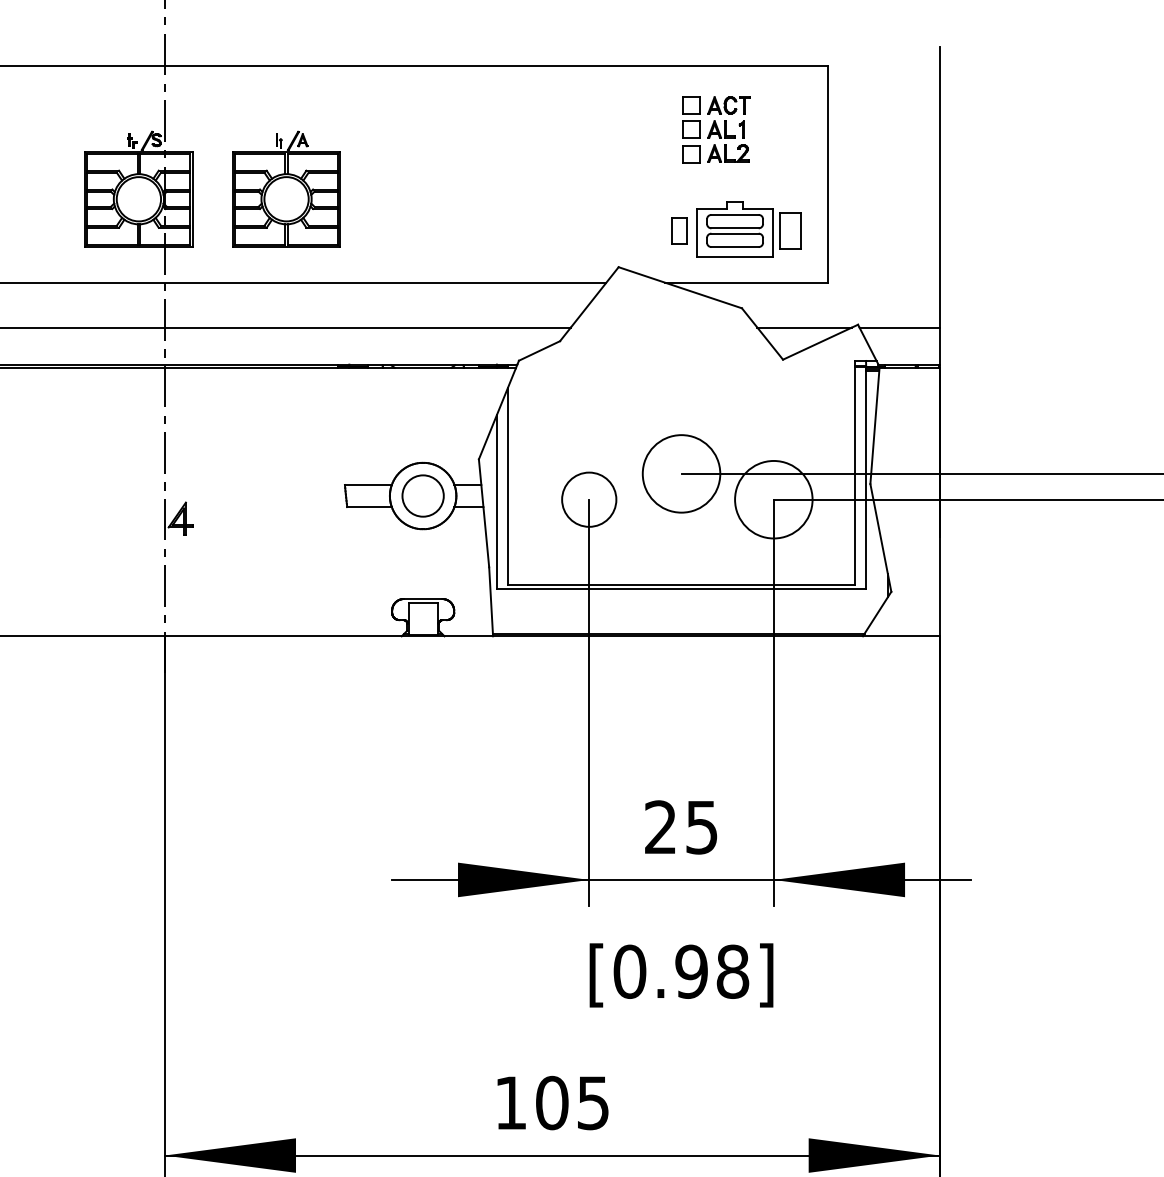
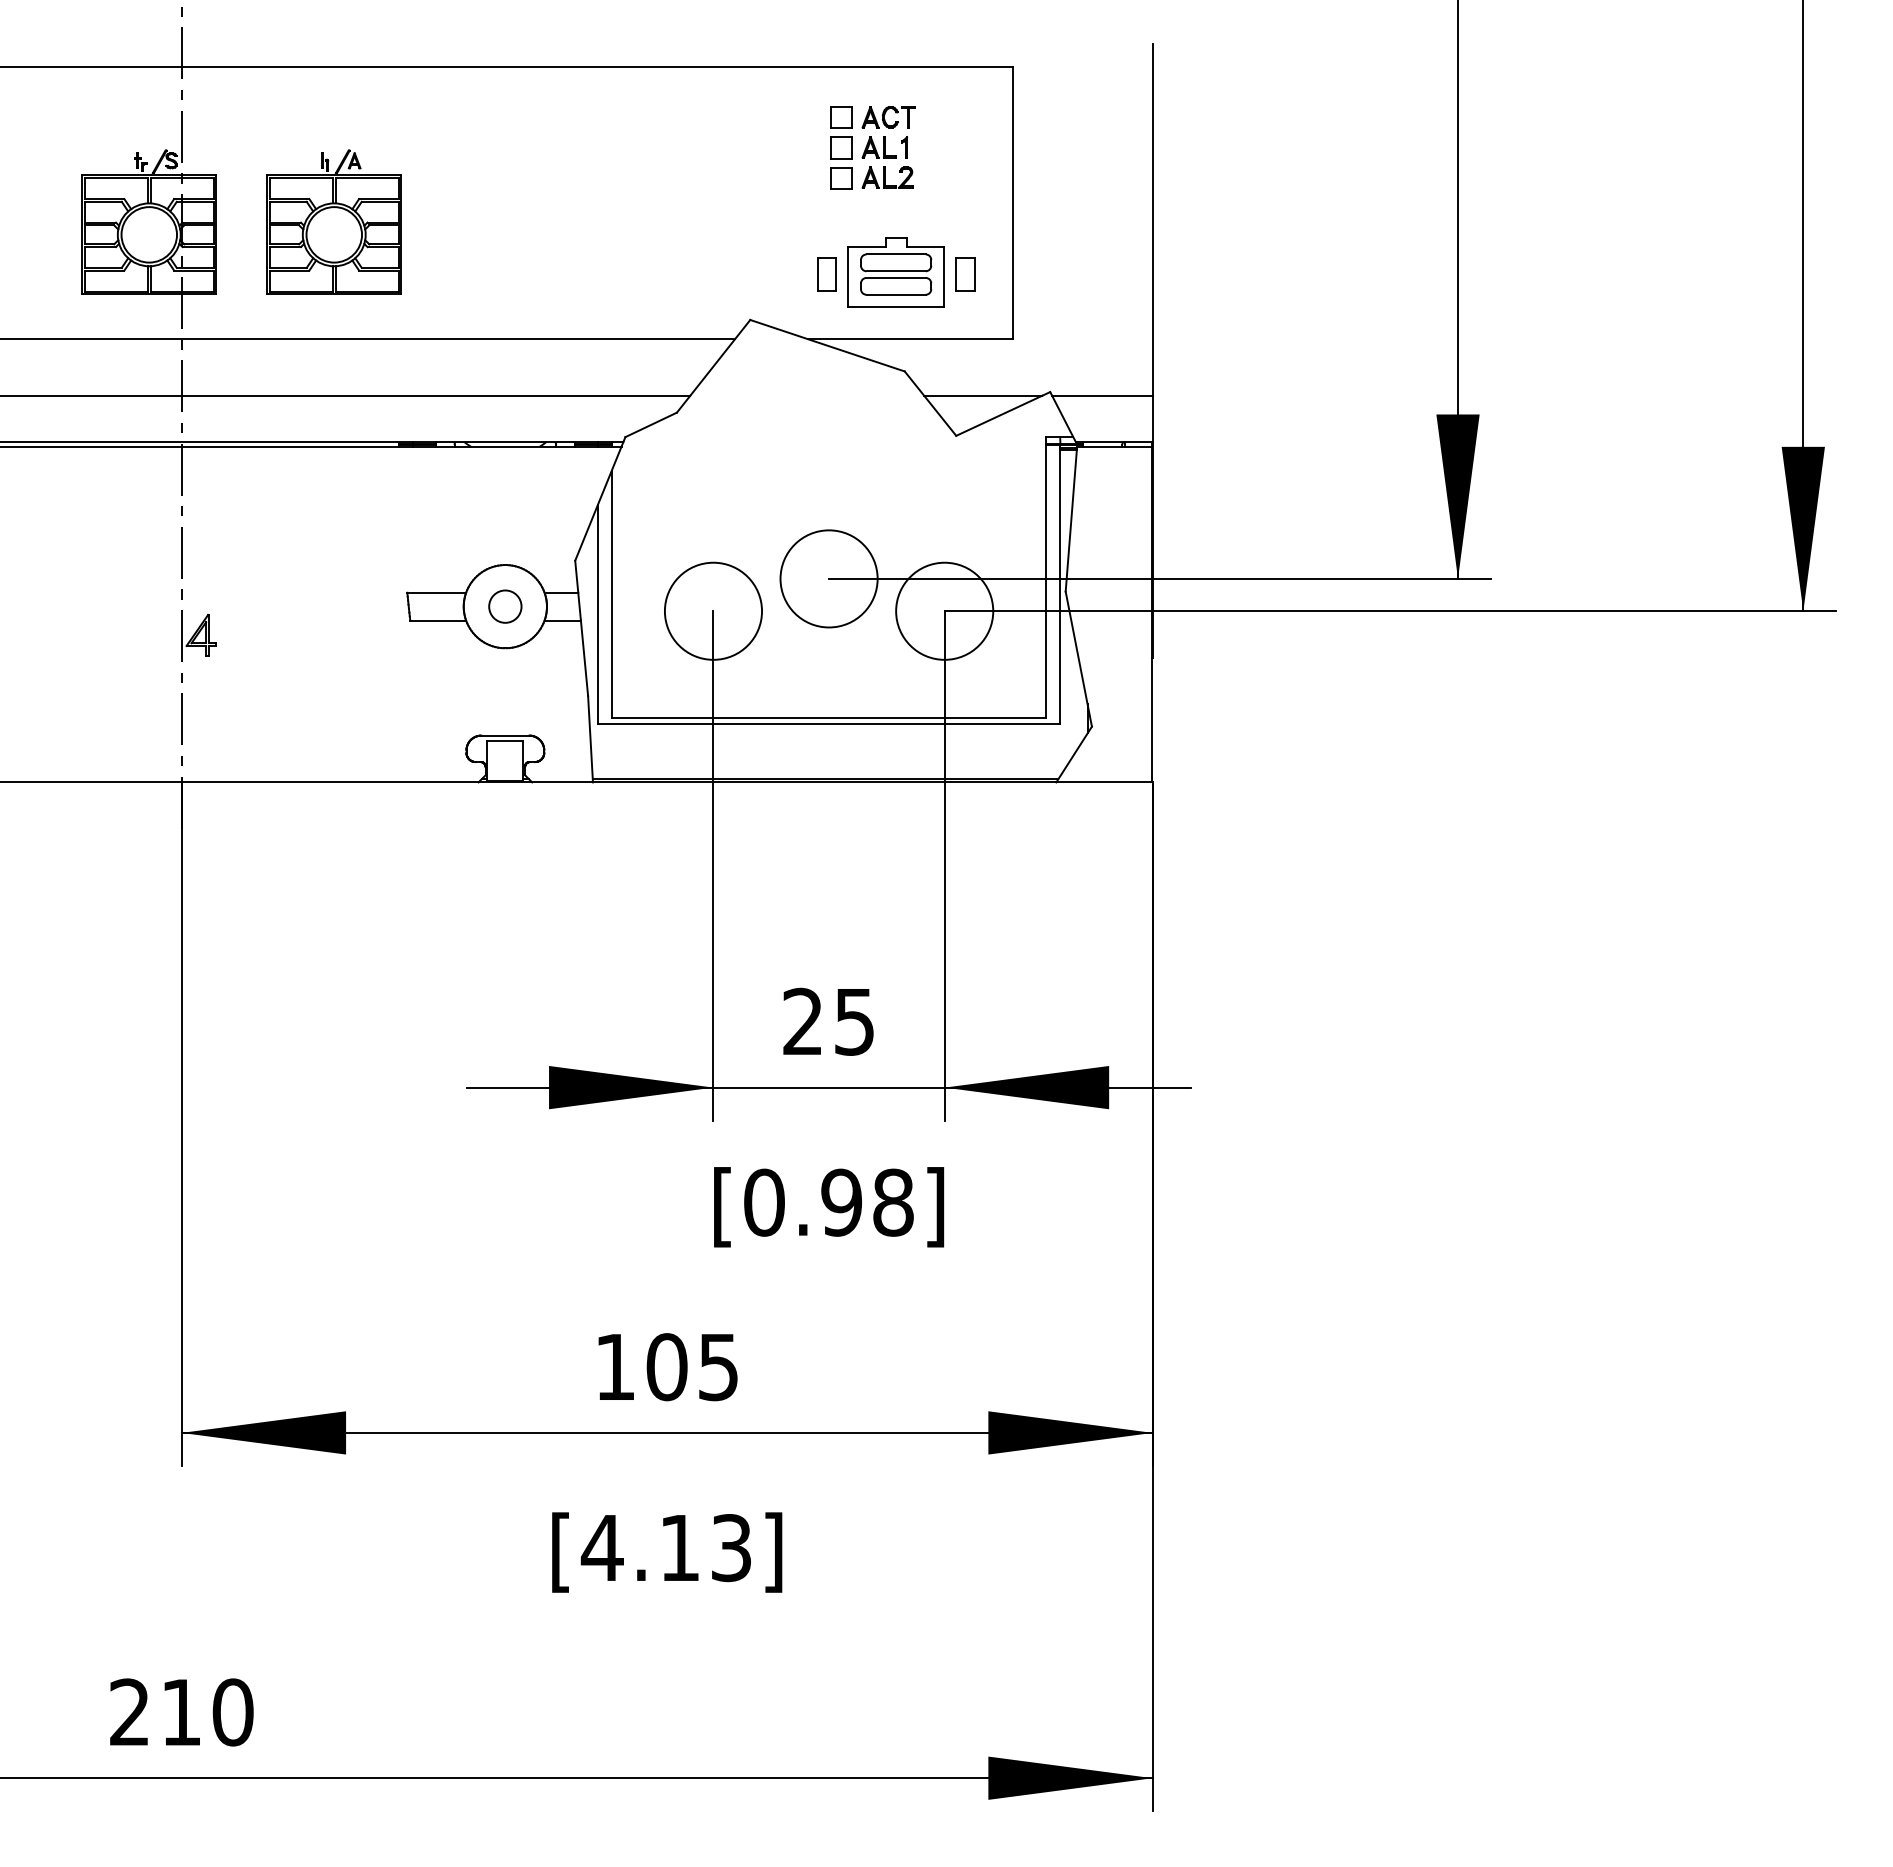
part: (790, 230) -> (965, 274), size x0.71
circle: (423, 495) -> (505, 606), size x0.62
circle: (589, 499) -> (713, 610), size x1.43

